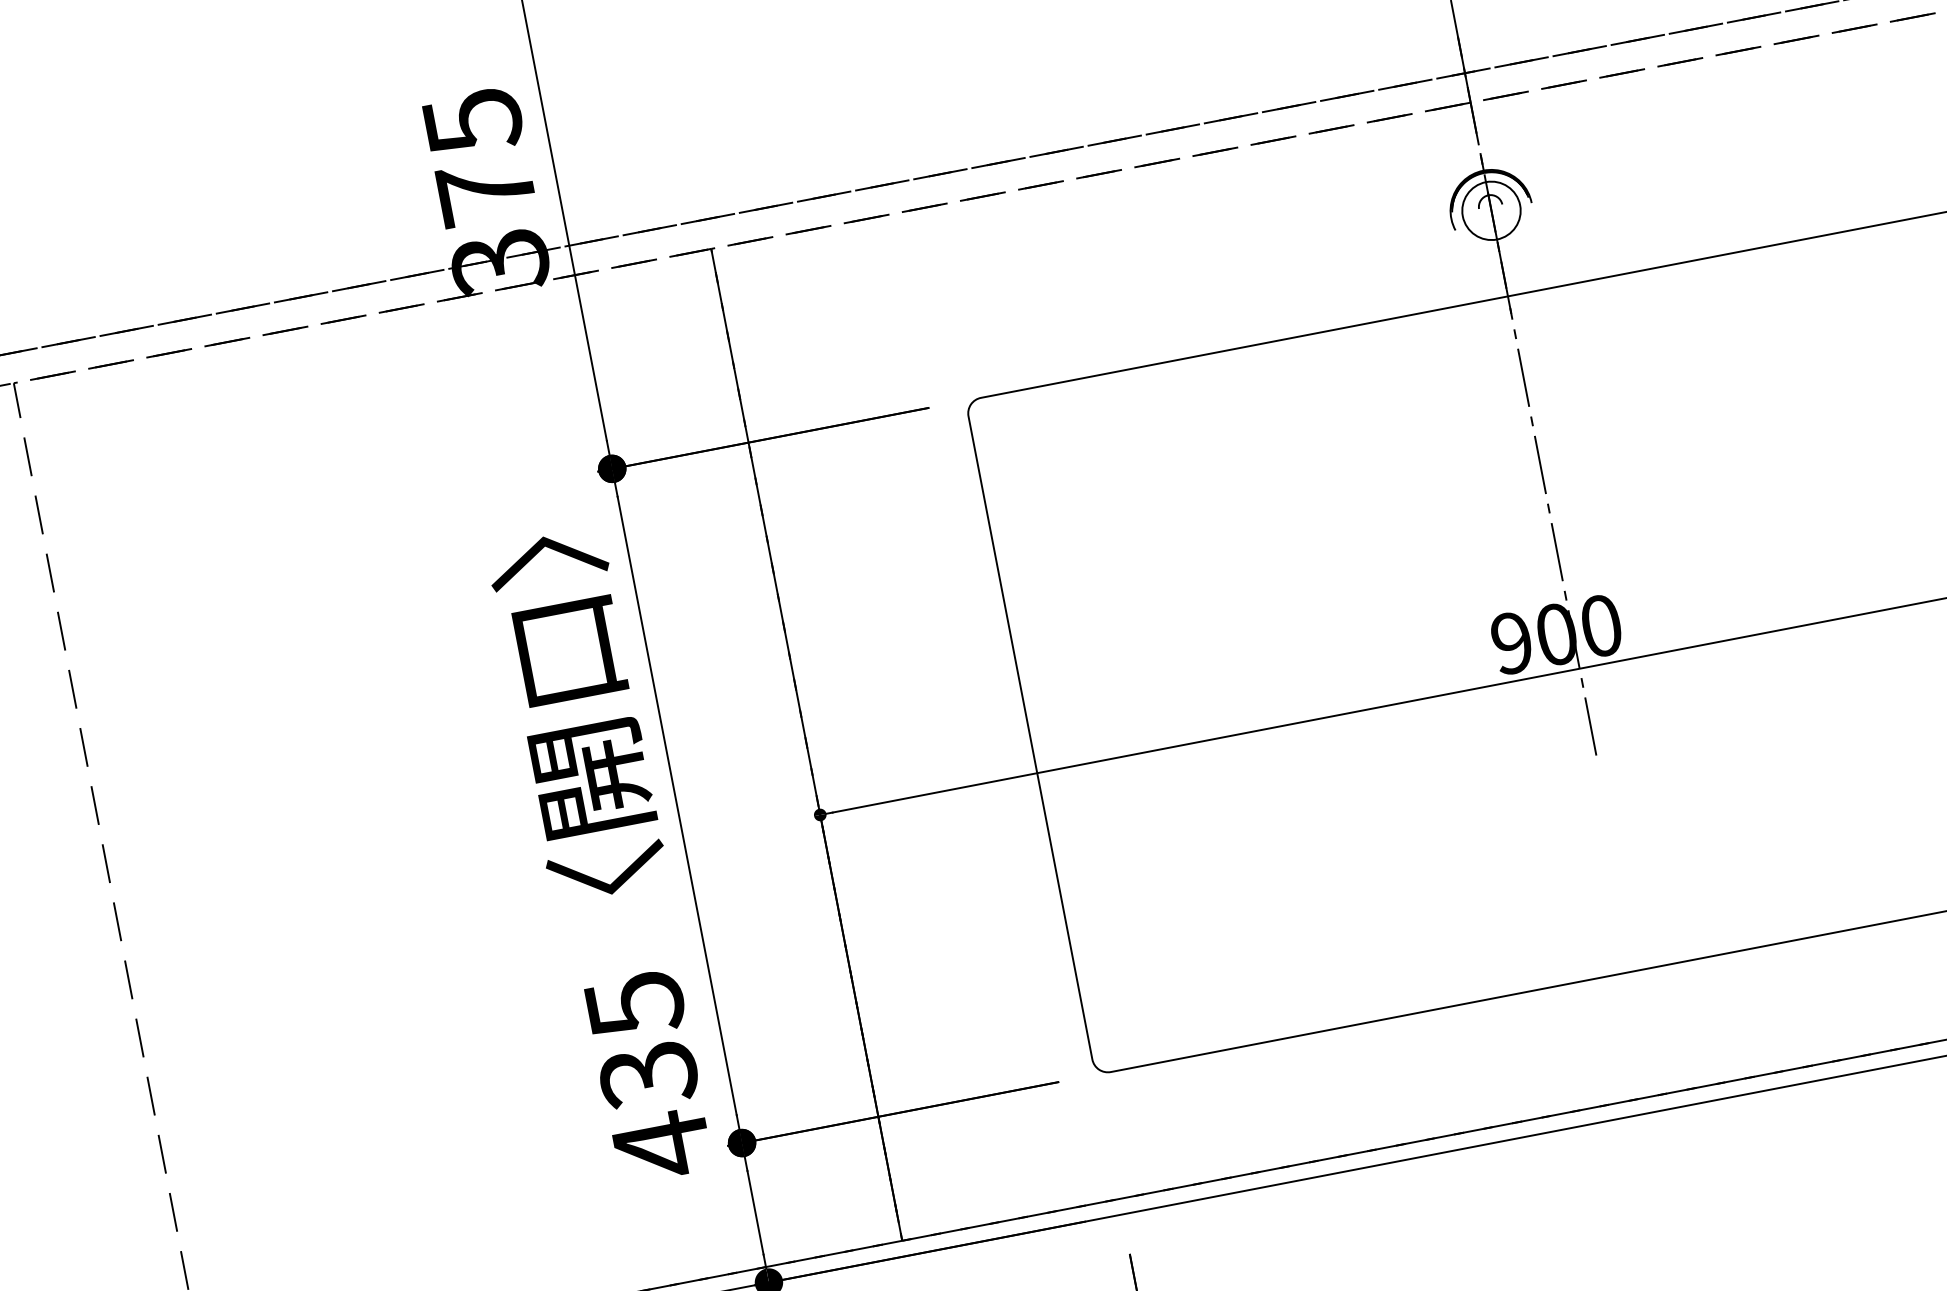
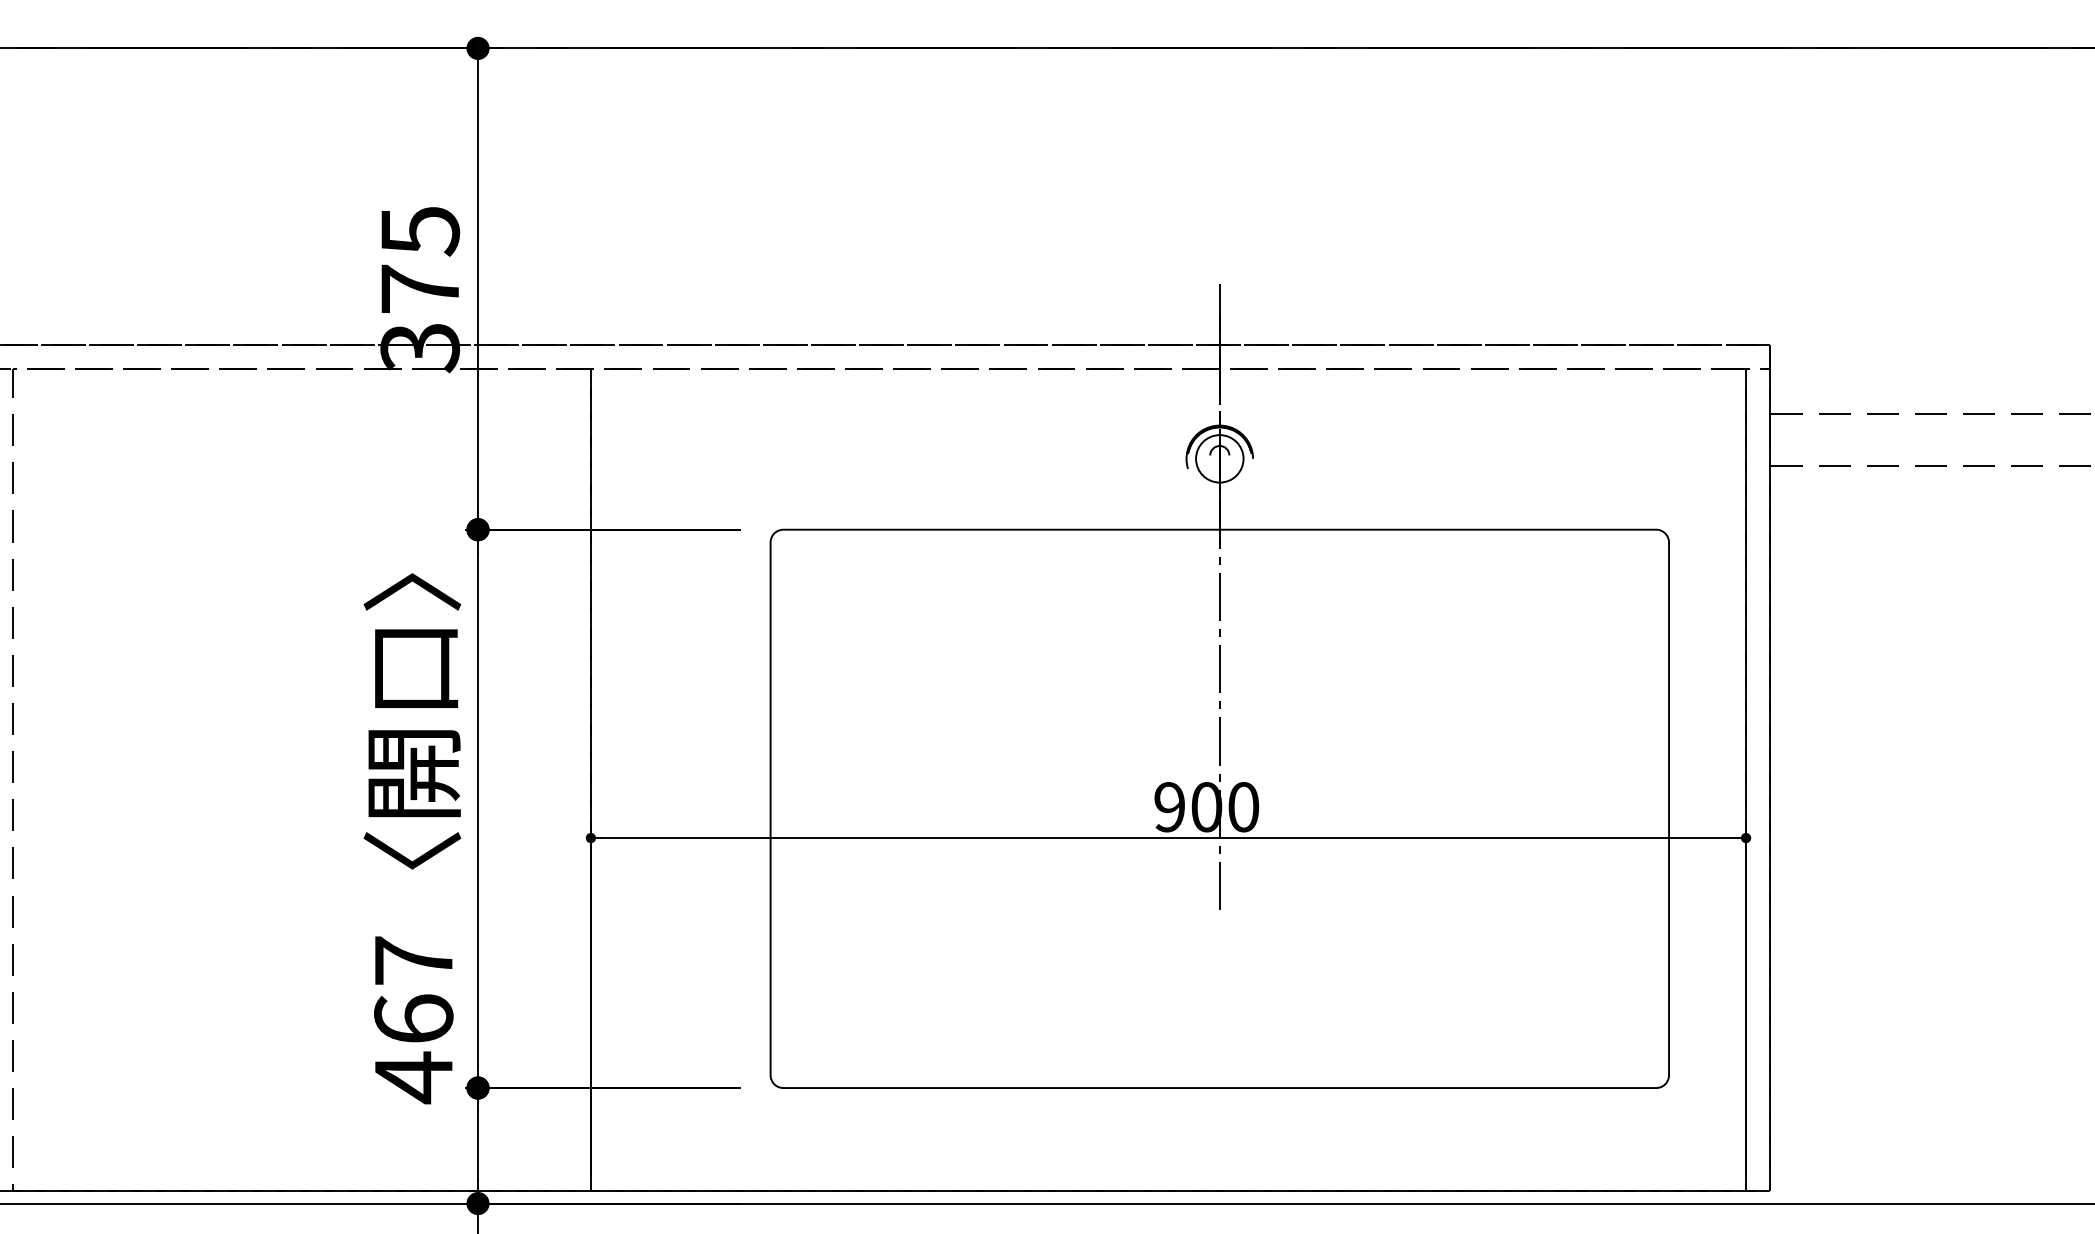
text: (641, 1040) -> (413, 990), 435 -> 467

